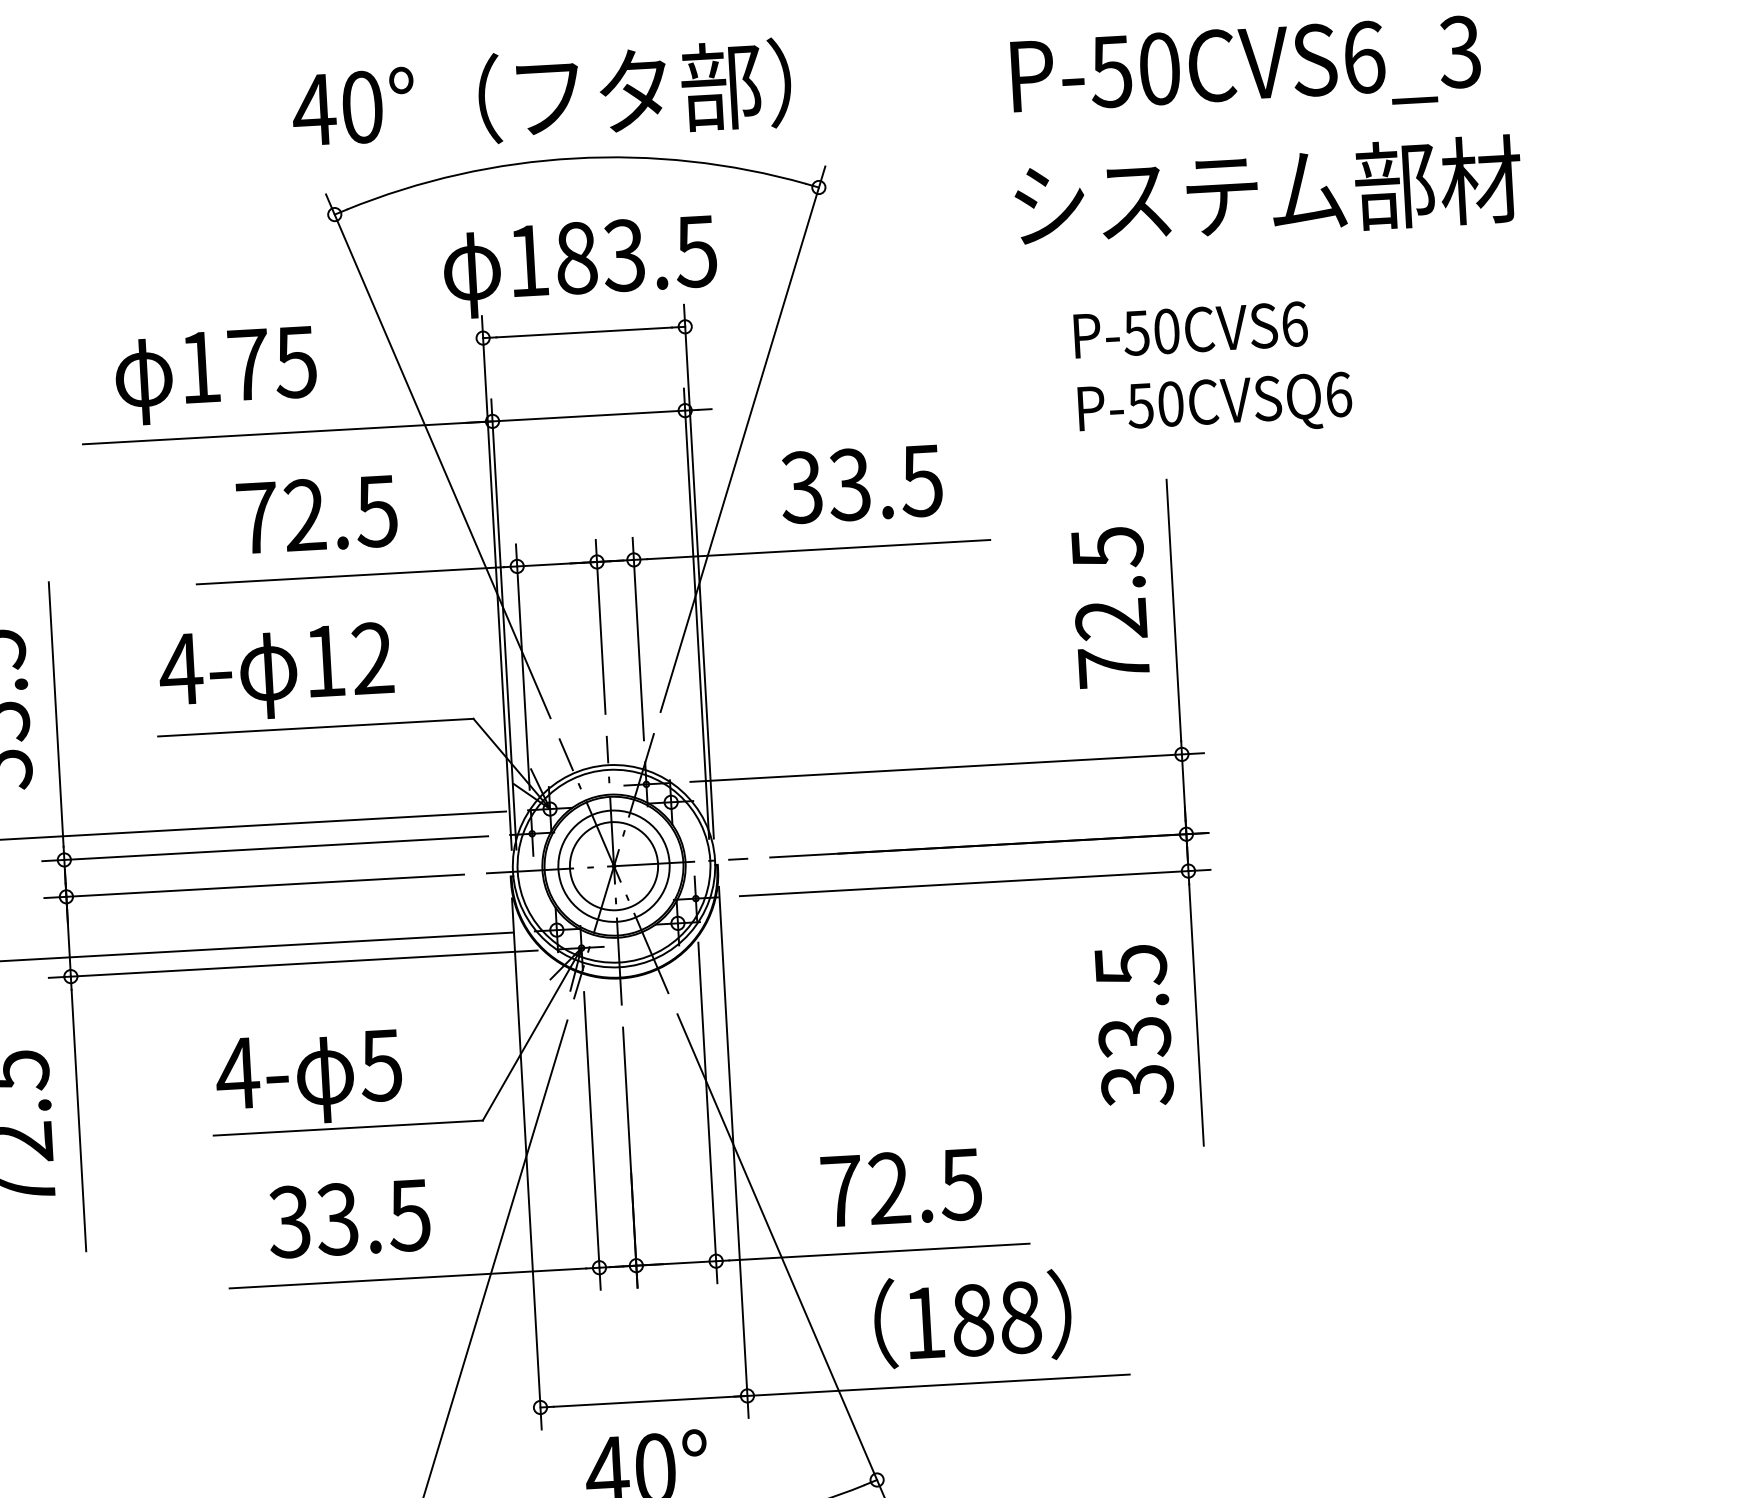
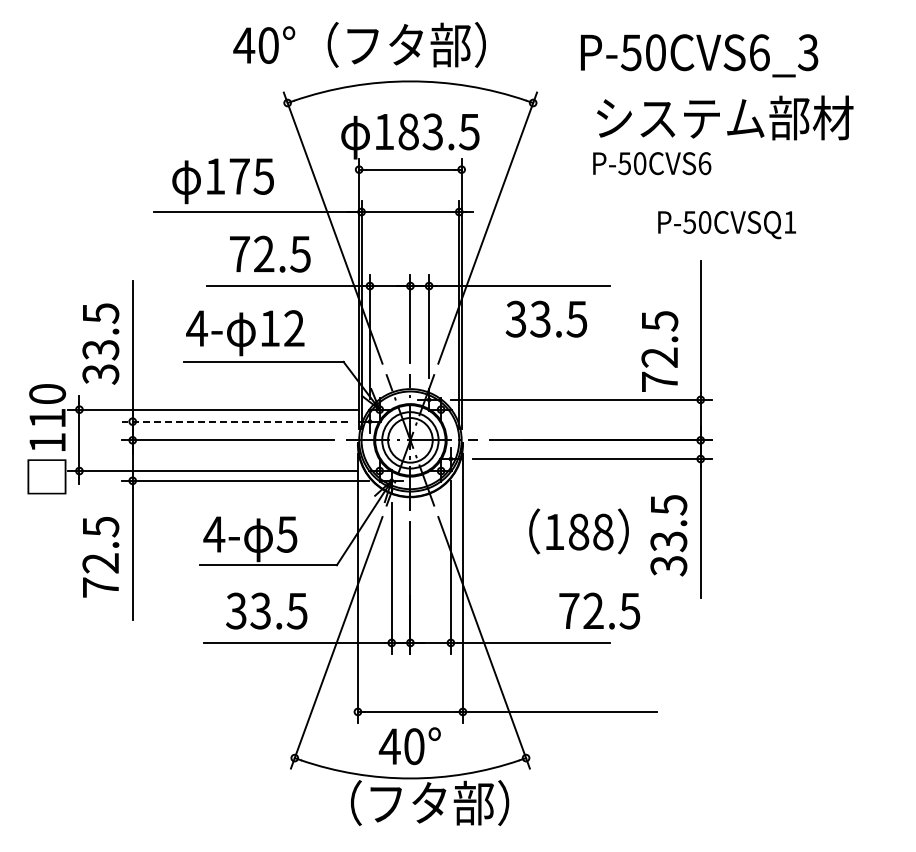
text: (1246, 69) -> (699, 55), moved
text: (541, 95) -> (359, 44), moved
text: (1268, 191) -> (725, 117), moved
text: (1191, 329) -> (652, 163), moved
text: (1339, 394) -> (790, 222), P-50CVSQ6 -> P-50CVSQ1
text: (861, 482) -> (546, 318), moved
text: (1110, 607) -> (659, 351), moved
line: (265, 848) -> (234, 421), solid -> dashed
text: (901, 1186) -> (599, 610), moved
text: (971, 1319) -> (578, 531), moved

